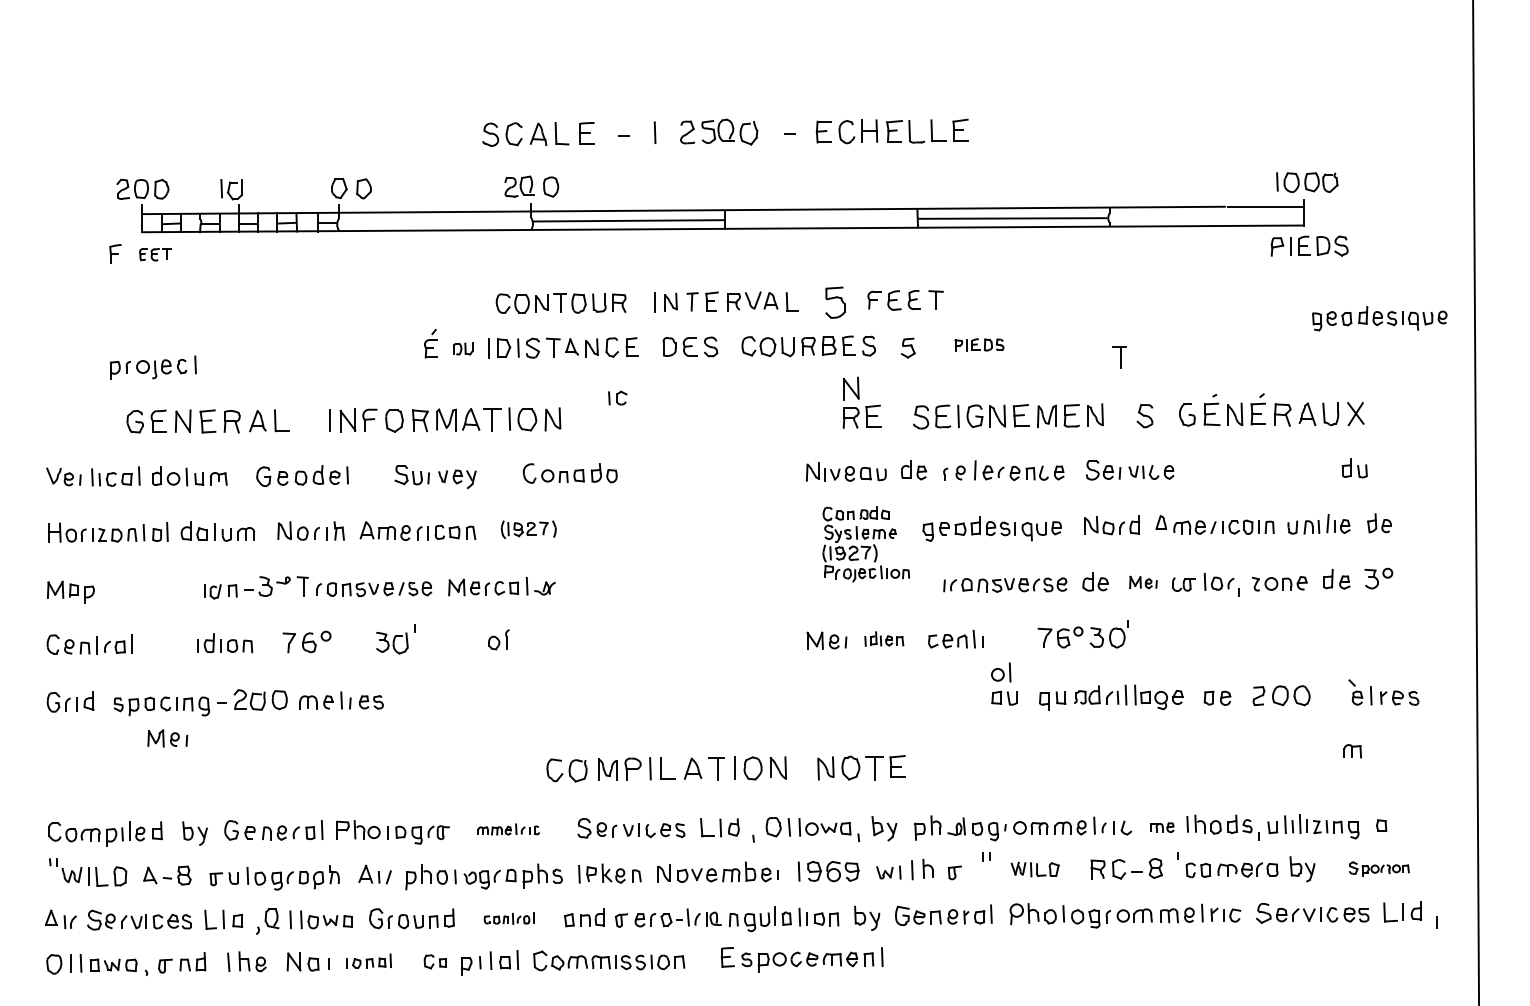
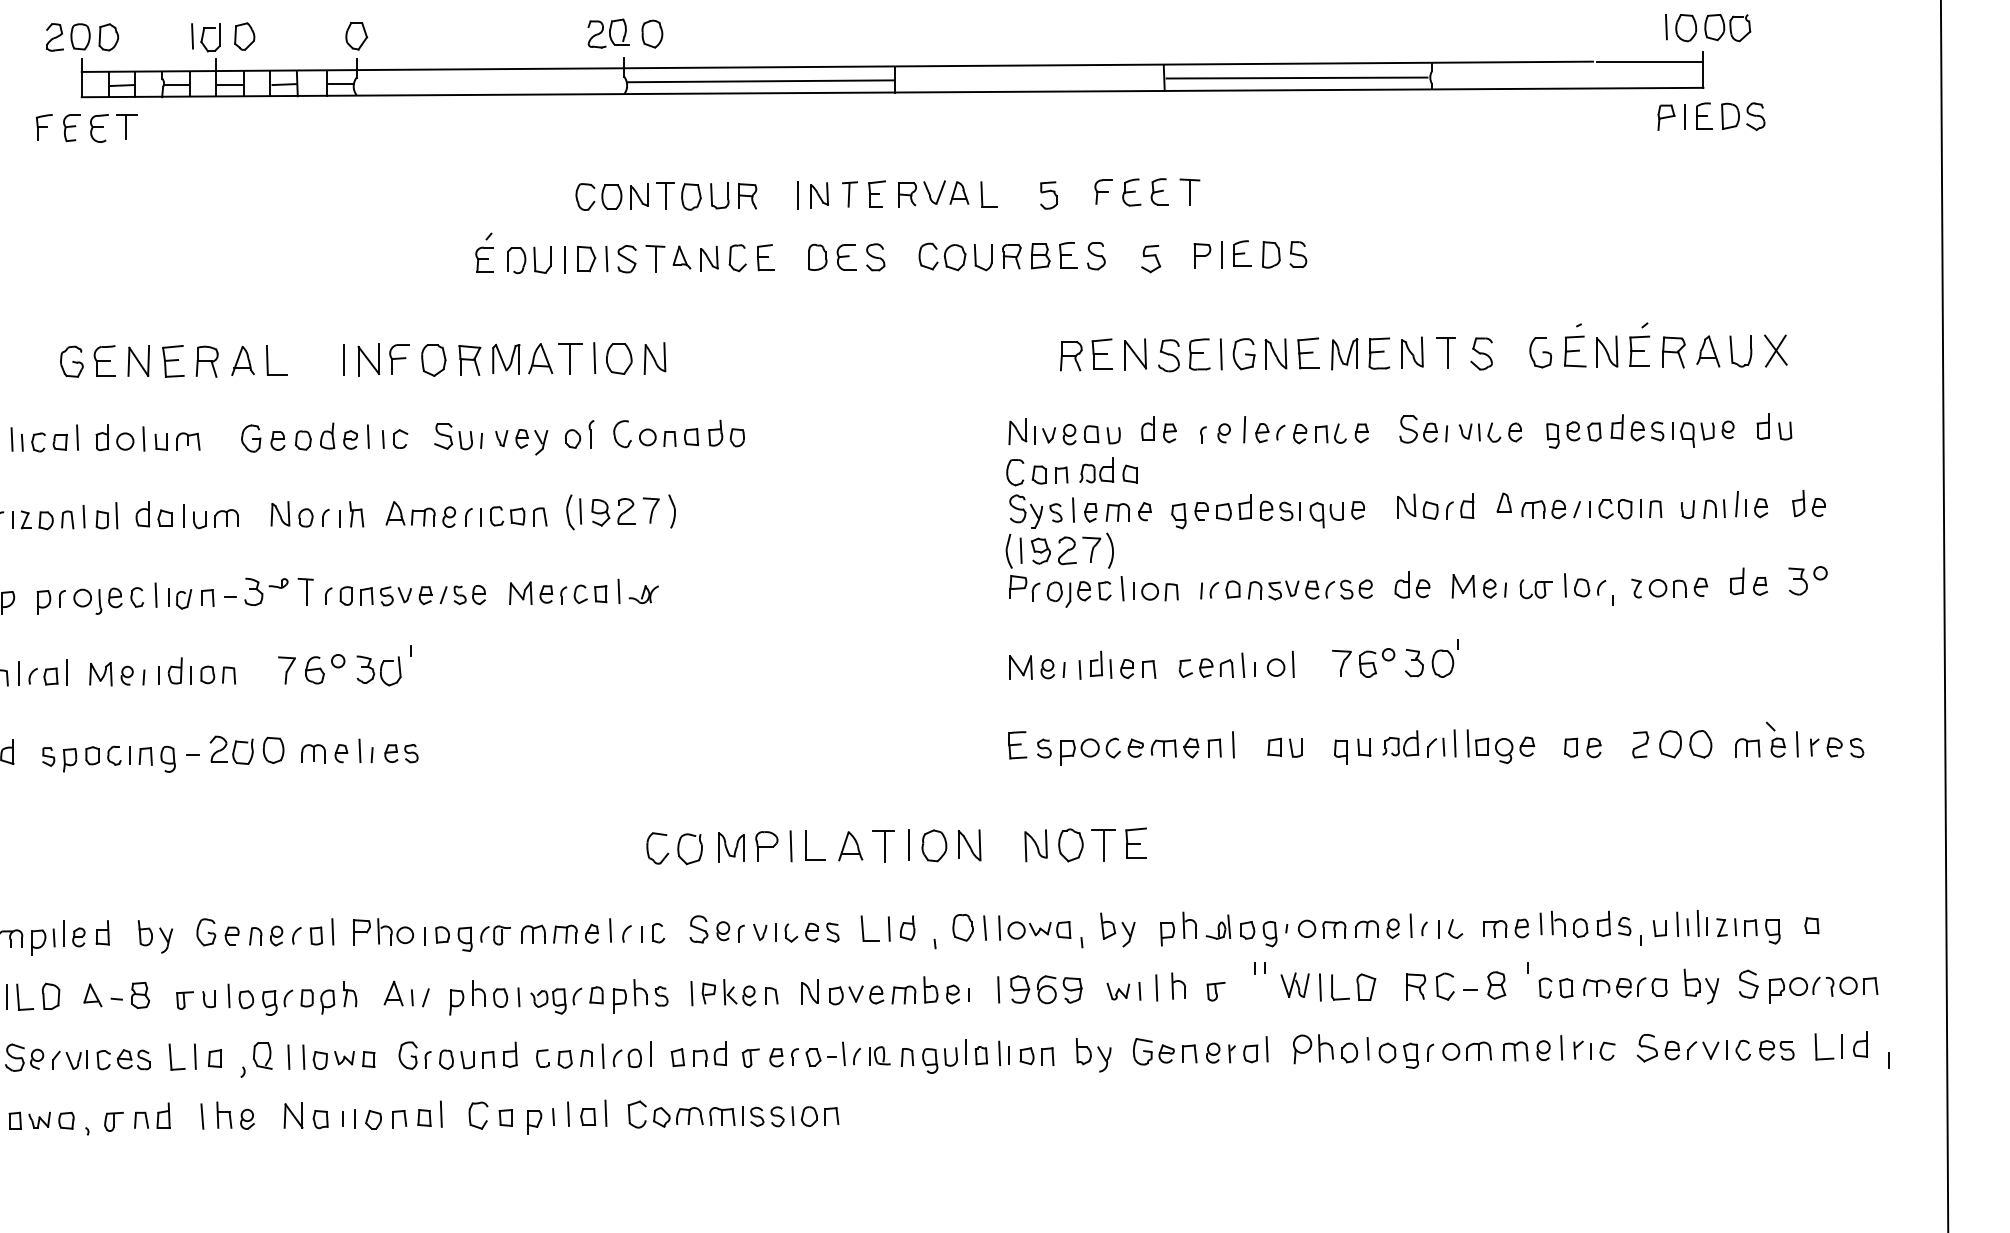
part: (363, 188) -> (243, 36), moved
part: (155, 254) -> (100, 128), size x1.67
part: (834, 302) -> (1048, 195), size x0.62
part: (1379, 318) -> (1640, 431), moved
part: (979, 344) -> (1250, 253), size x1.67
part: (463, 348) -> (530, 259), size x1.67
part: (1119, 357) -> (1445, 353), moved
part: (153, 367) -> (97, 598), moved
part: (851, 388) -> (1136, 354), moved
part: (617, 397) -> (394, 438), moved
part: (528, 529) -> (620, 512), size x1.43
part: (866, 544) -> (1092, 533), size x1.43
part: (1143, 582) -> (1479, 586), size x1.43
part: (884, 638) -> (1117, 664), size x1.43
part: (395, 639) -> (383, 665), moved
part: (498, 639) -> (578, 434), moved
part: (1001, 672) -> (1281, 664), moved
part: (167, 738) -> (116, 674), moved
part: (1352, 751) -> (1747, 748), moved
part: (1162, 827) -> (1505, 928), size x1.43
part: (508, 829) -> (592, 931), size x1.67
part: (1379, 868) -> (1808, 985), size x1.67
part: (1034, 869) -> (1327, 986), size x1.43
part: (508, 918) -> (592, 1055), size x1.67
part: (801, 959) -> (1120, 748), moved
part: (369, 960) -> (398, 1113), size x1.43
part: (435, 961) -> (491, 1115), size x1.43

